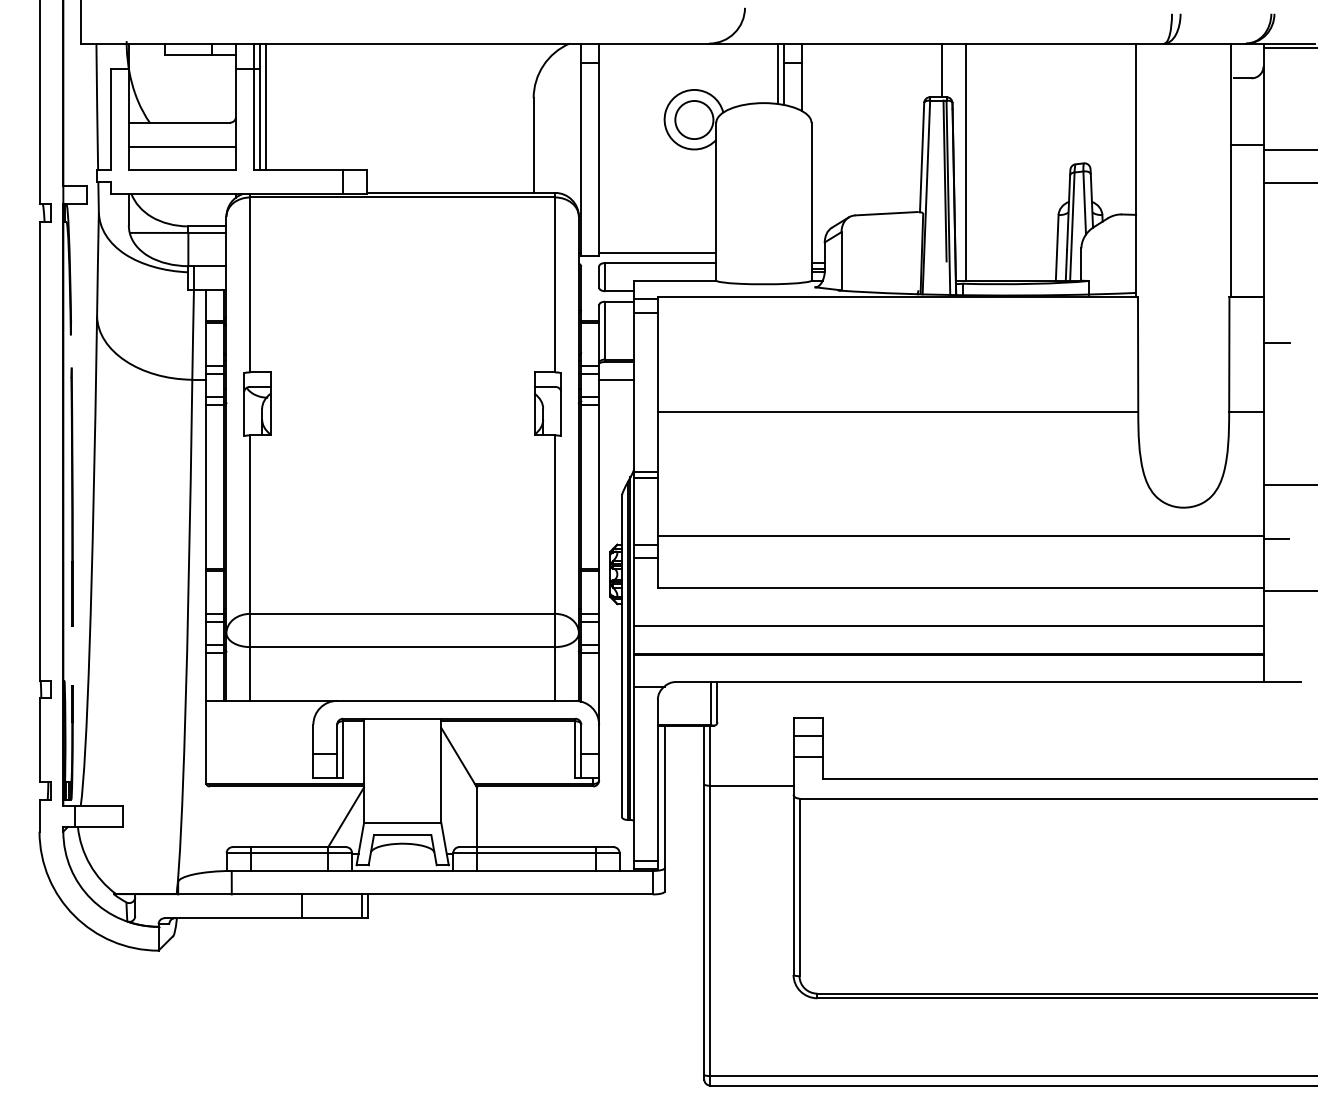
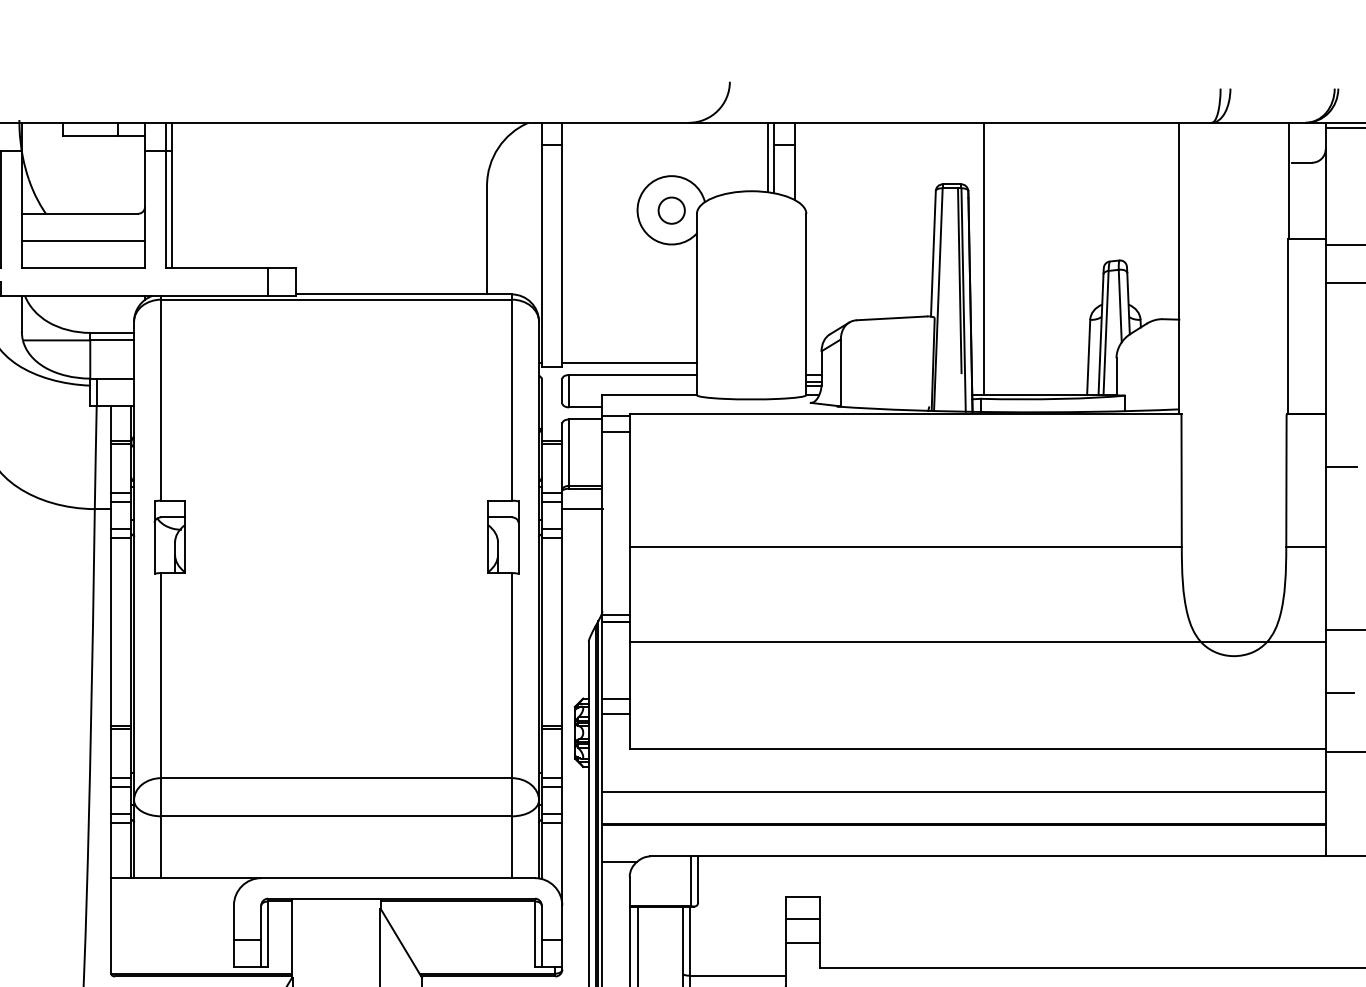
line: (942, 70) -> (956, 153), removed
line: (265, 106) -> (178, 195), removed
circle: (694, 119) -> (671, 210), size x0.6
line: (960, 535) -> (977, 642), moved

